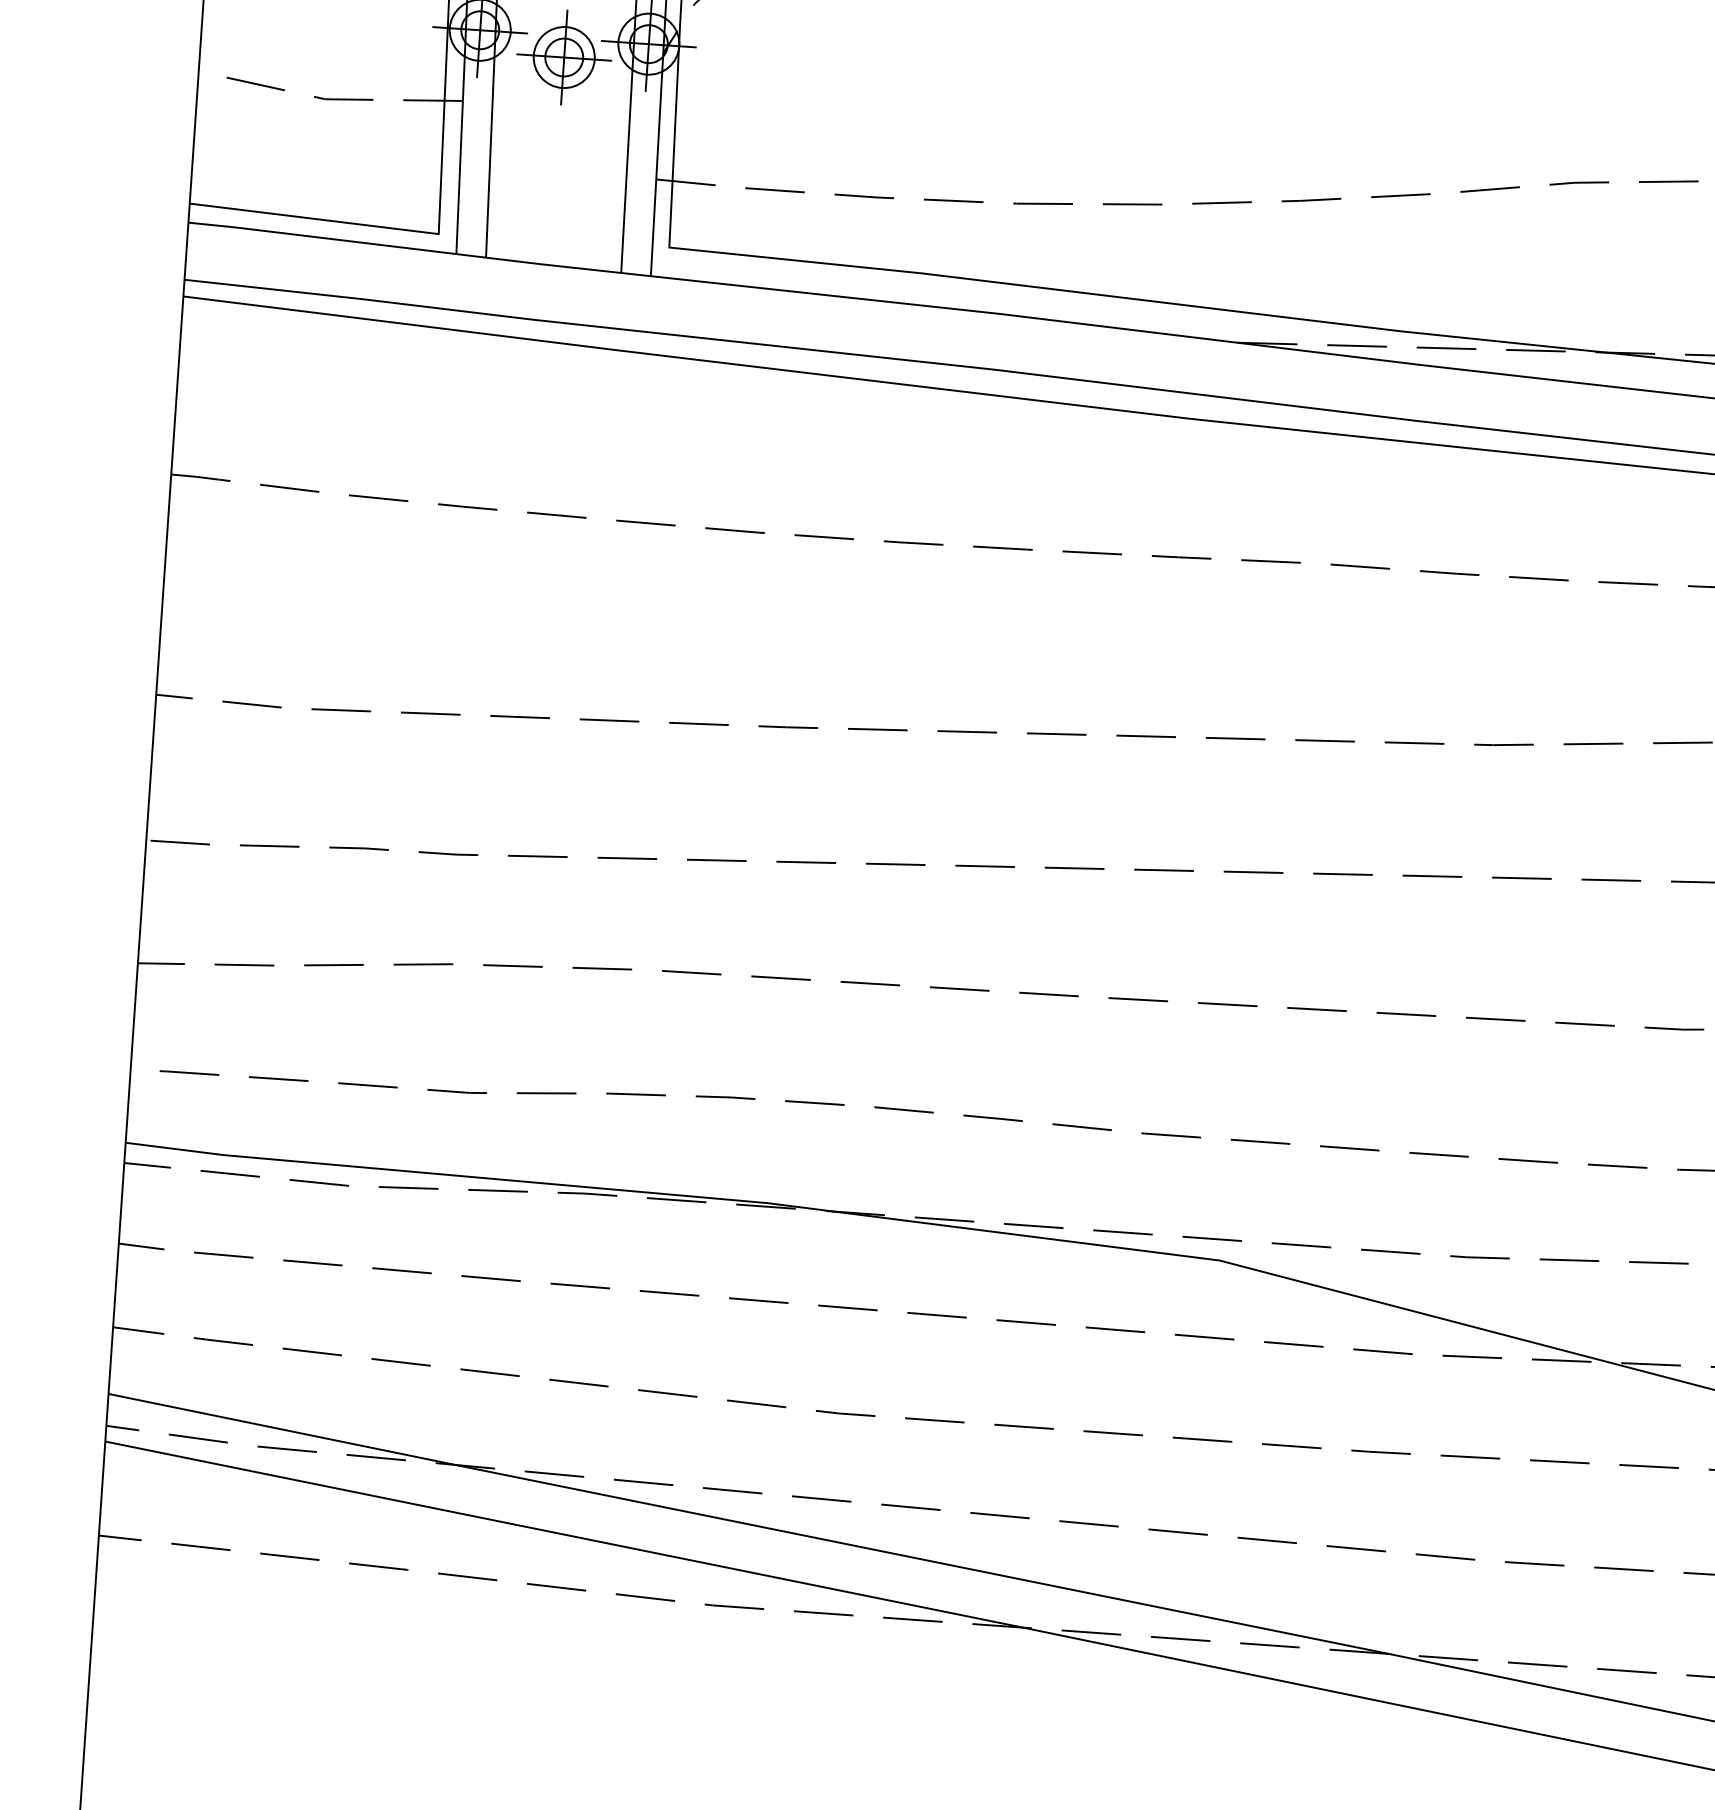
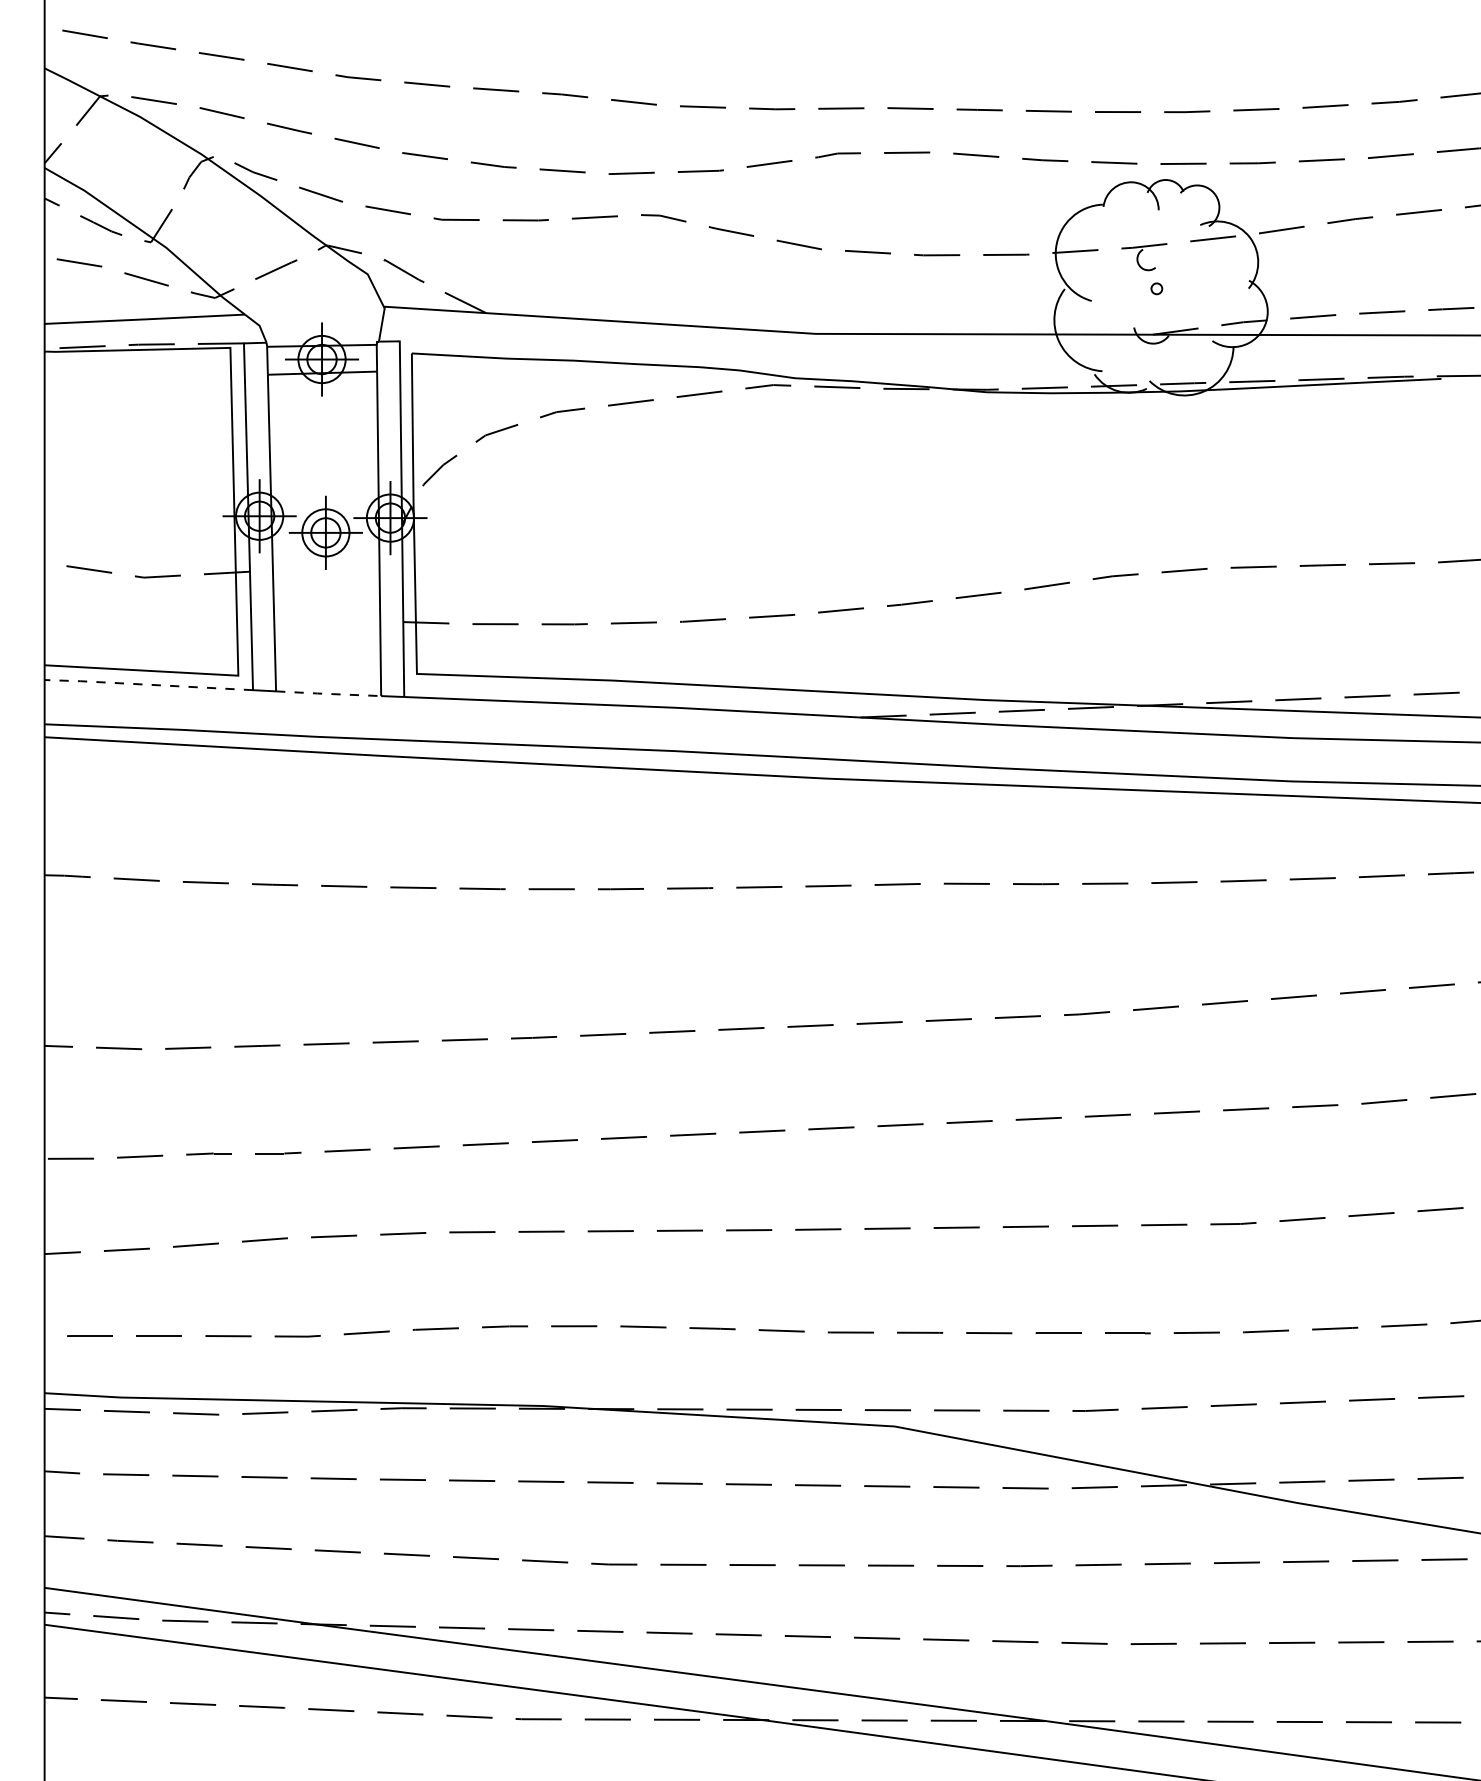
line: (320, 237) -> (147, 684), solid -> dashed
line: (553, 265) -> (328, 693), solid -> dashed

